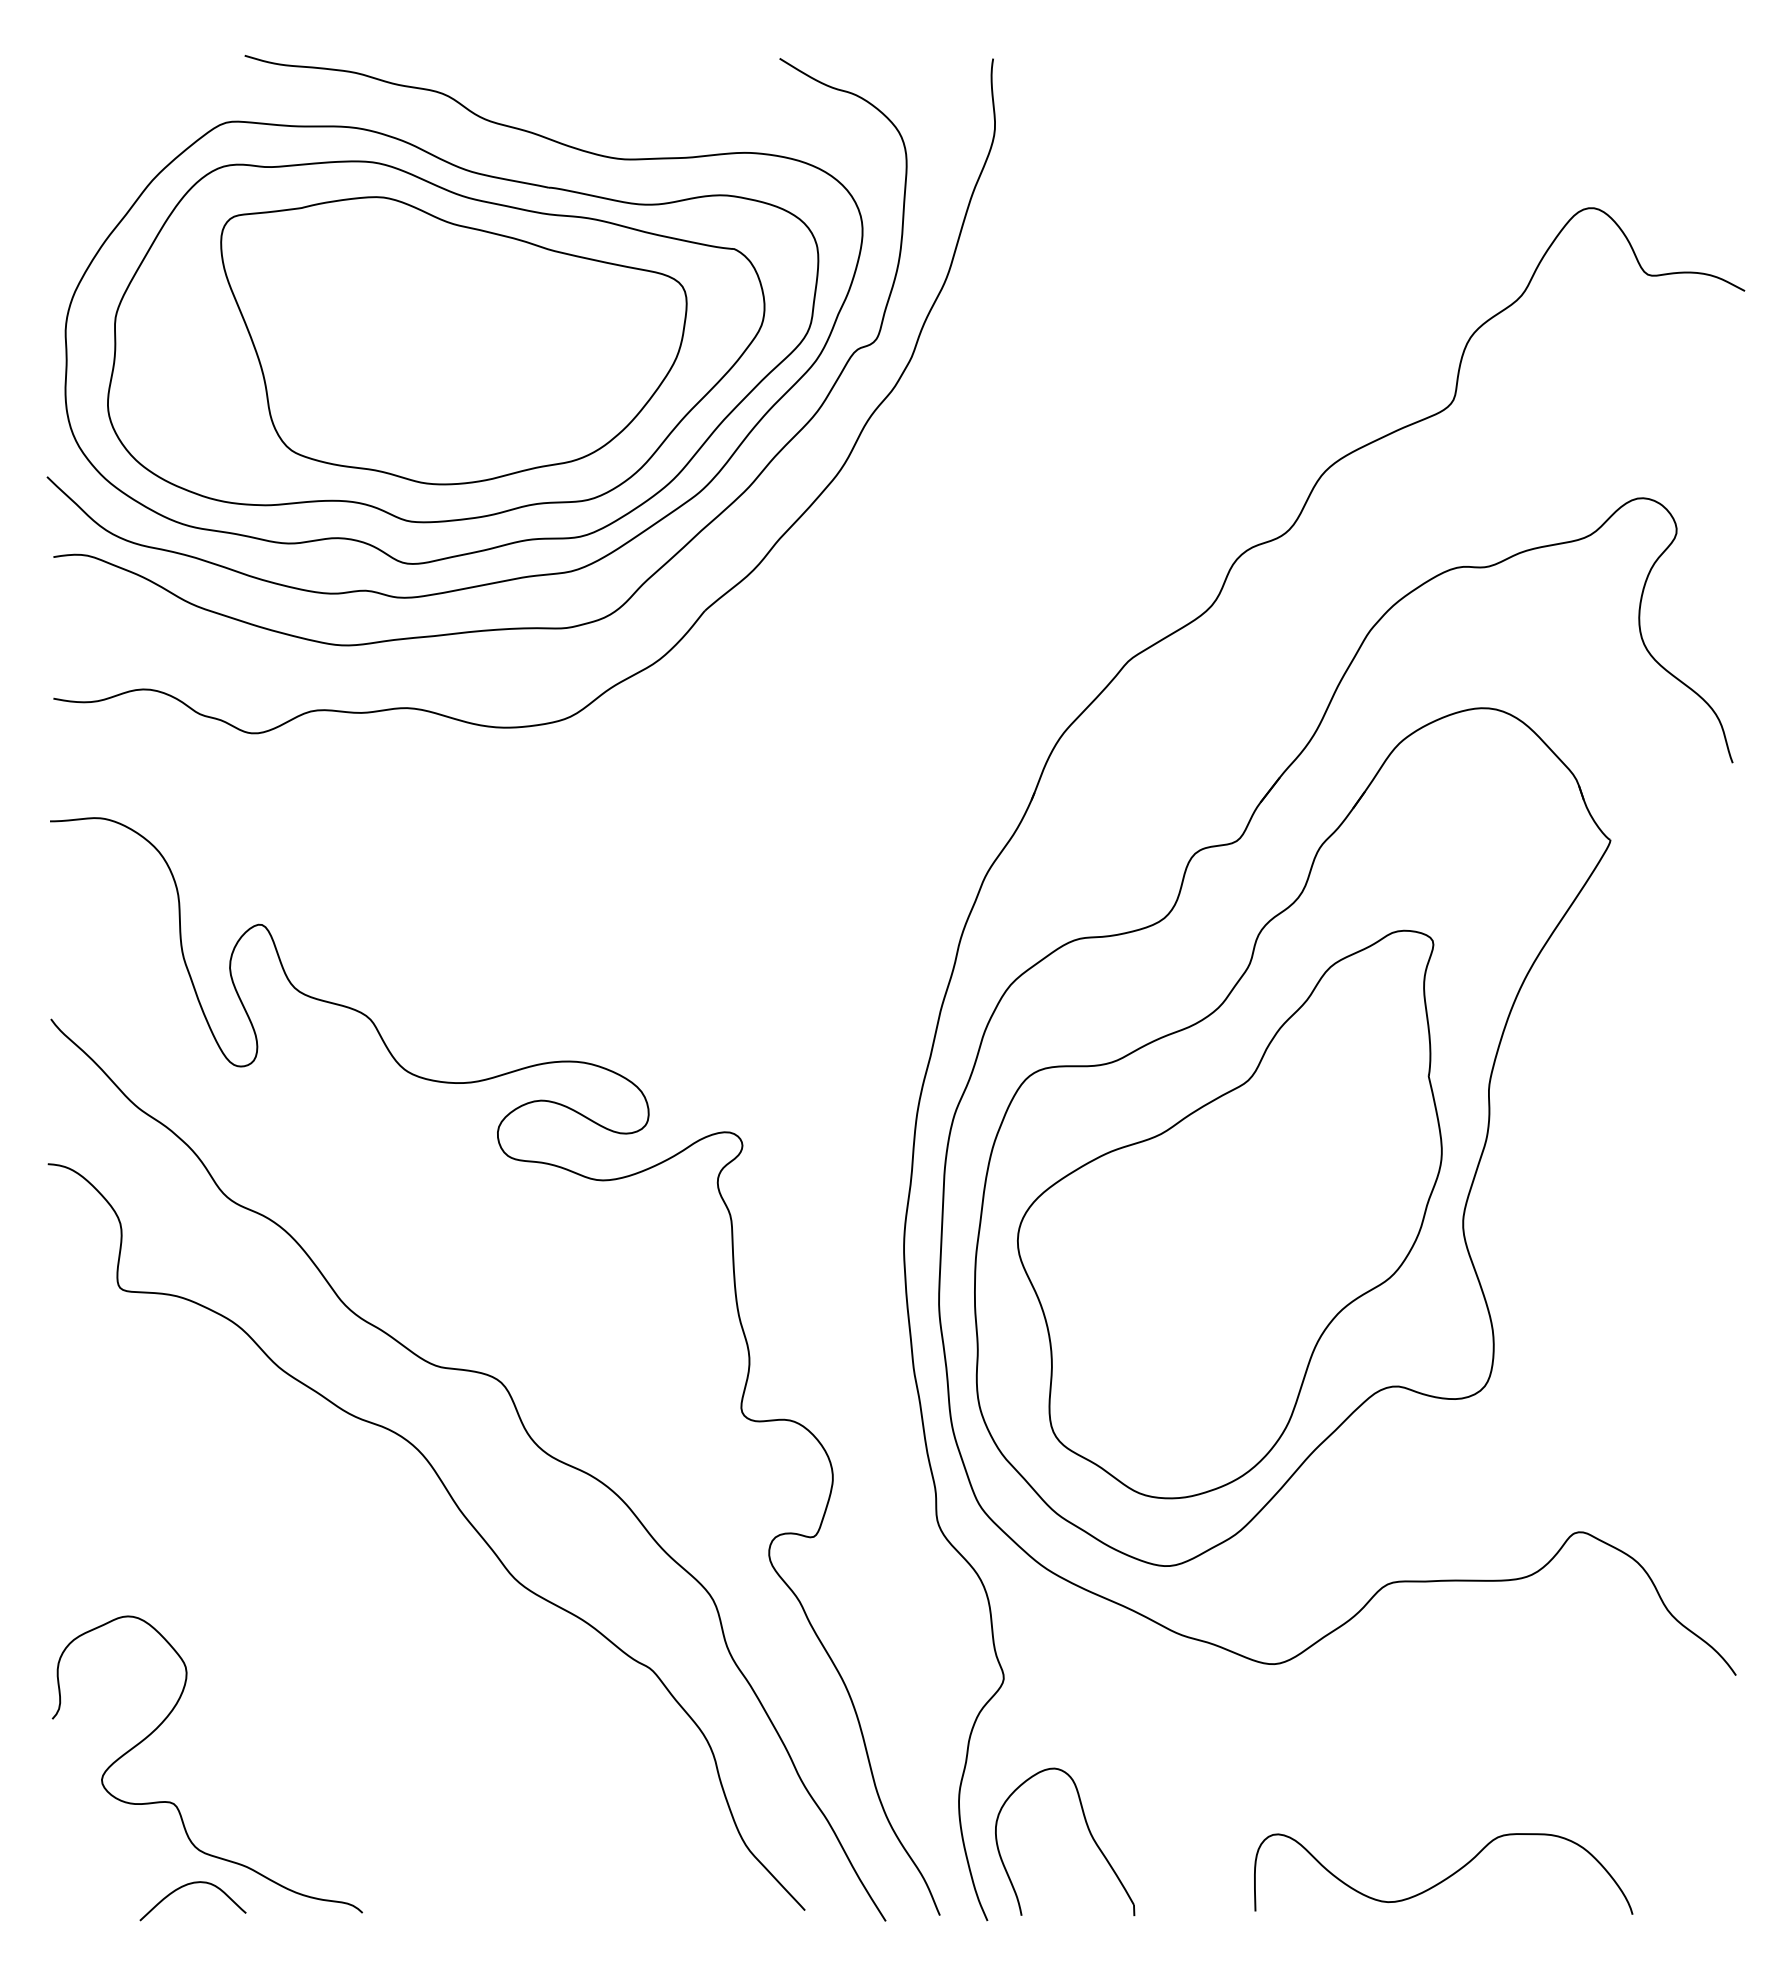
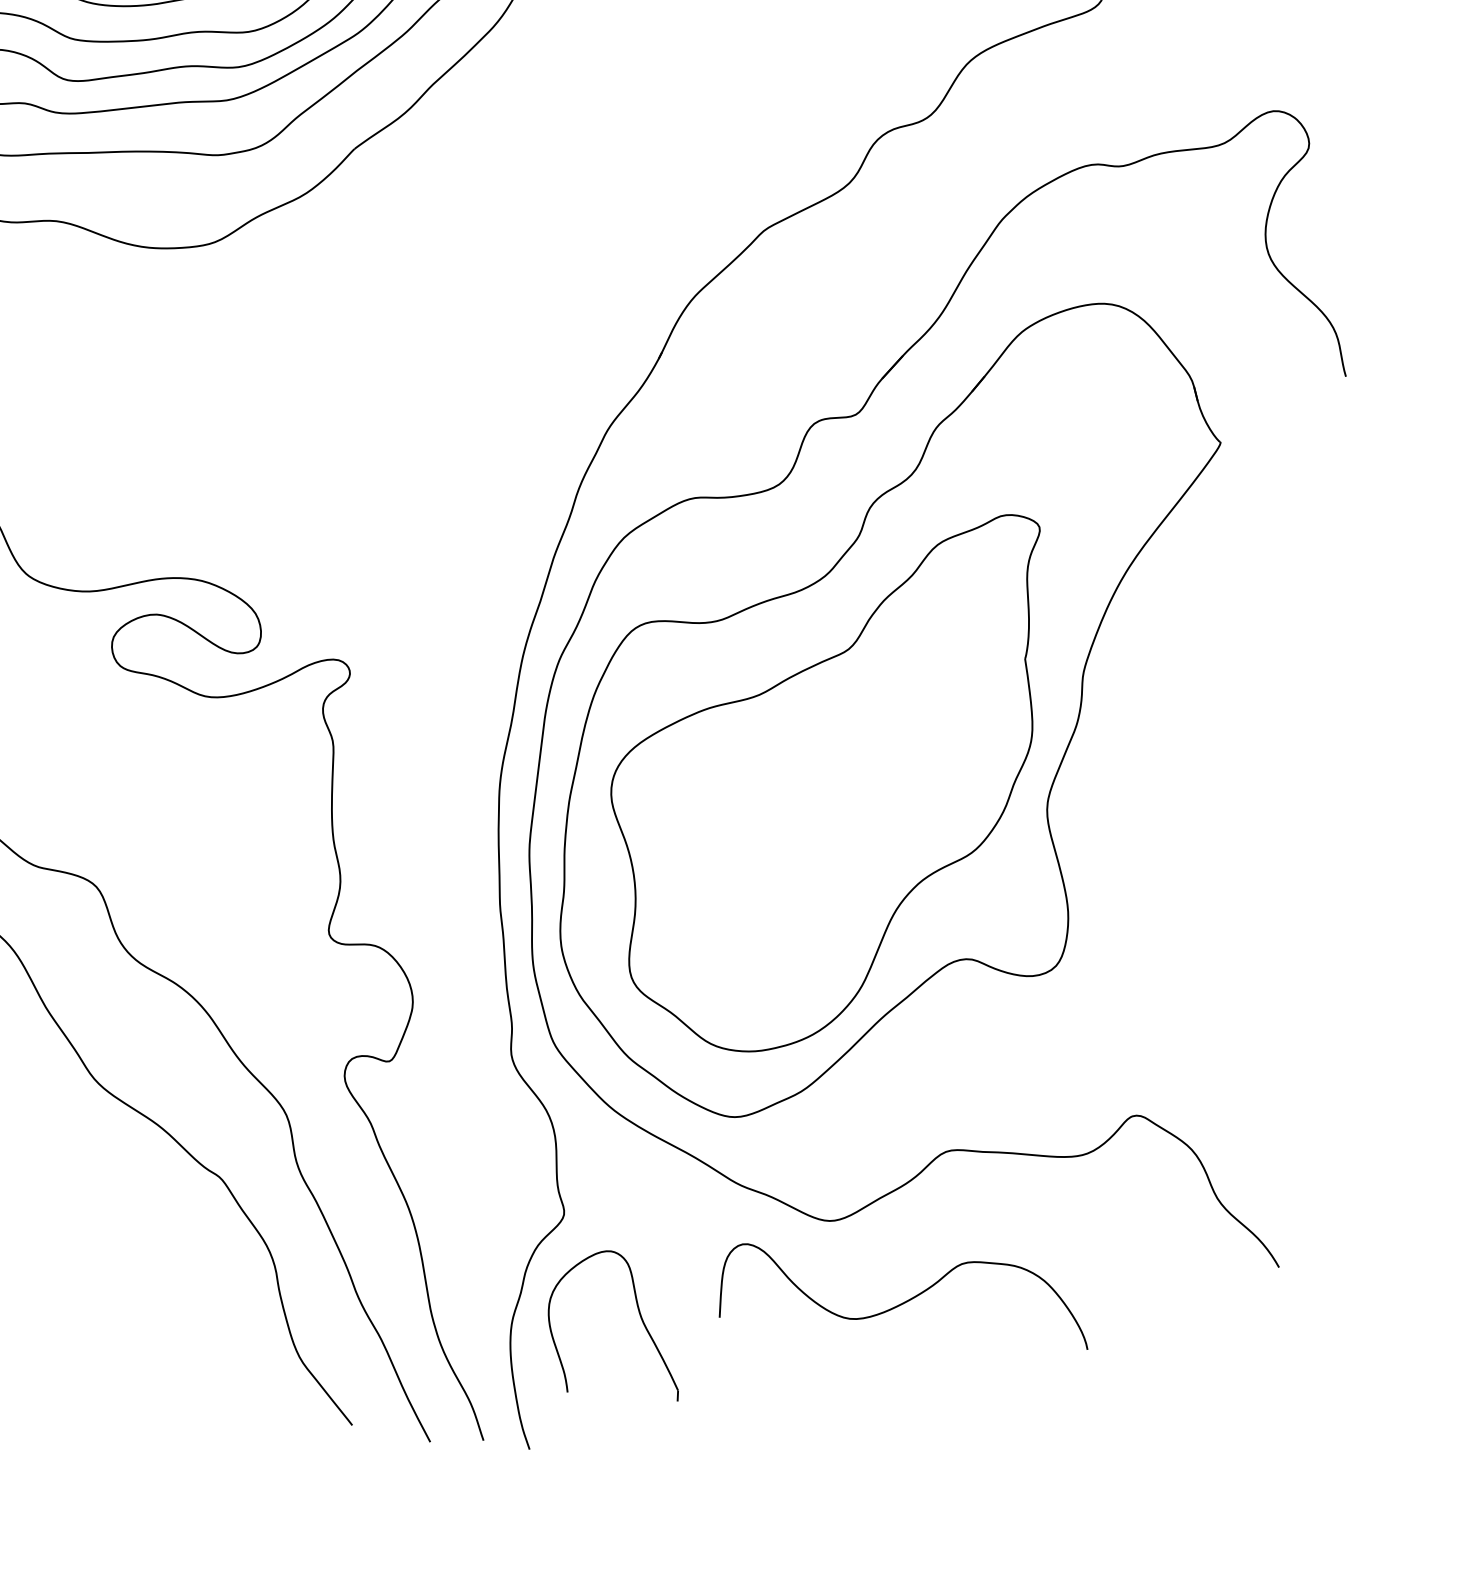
part: (1088, 1831) -> (639, 1315), moved
curve: (1446, 1877) -> (908, 1299), moved

